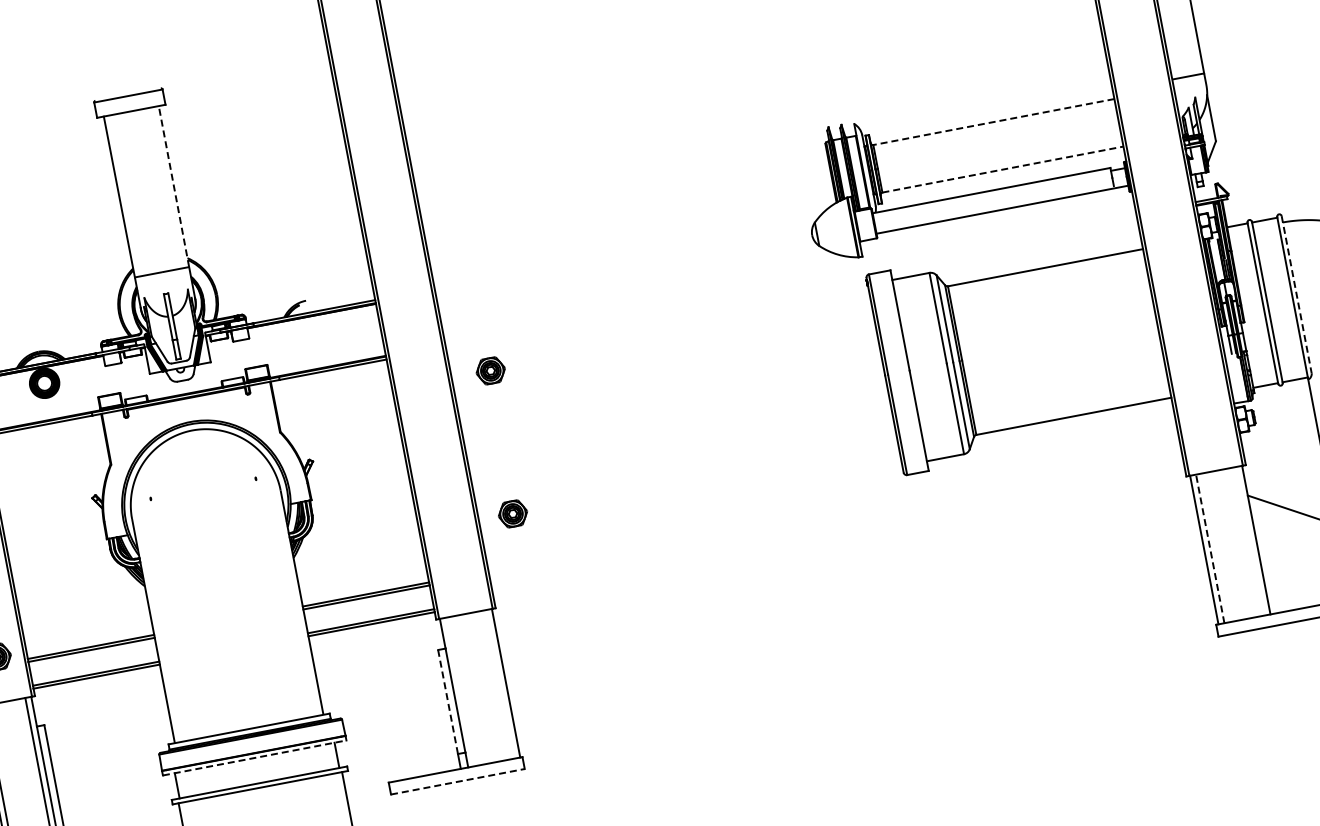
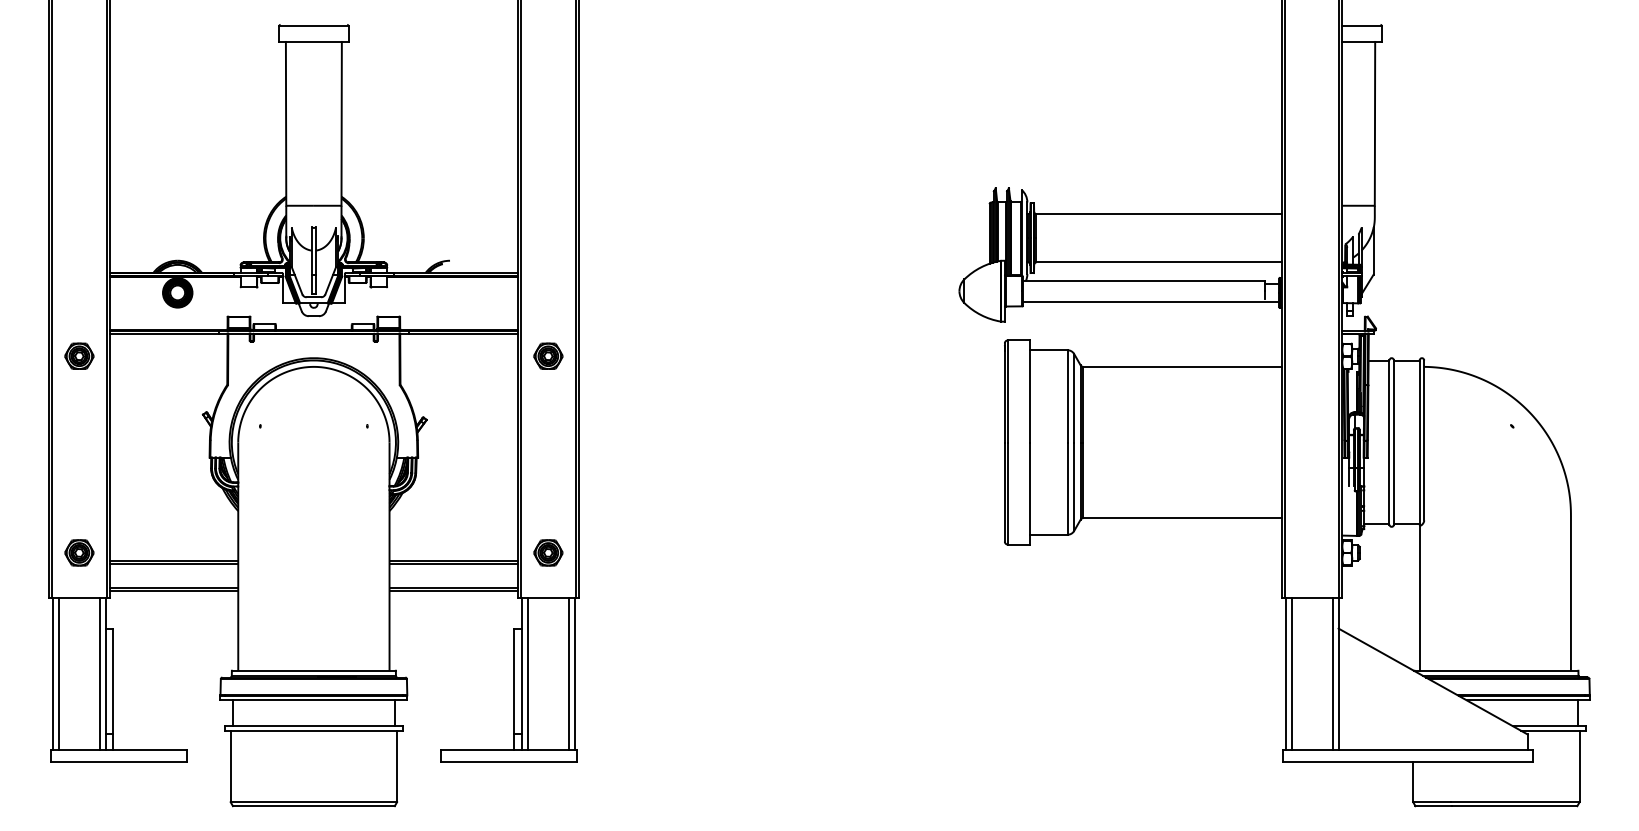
line: (994, 122) -> (1159, 214), dashed -> solid
line: (1003, 169) -> (1159, 262), dashed -> solid
line: (173, 186) -> (341, 123), dashed -> solid
line: (1296, 294) -> (1424, 440), dashed -> solid
part: (490, 370) -> (548, 355), moved
part: (513, 513) -> (548, 552), moved
line: (1250, 540) -> (1332, 673), added
line: (1209, 548) -> (1291, 673), dashed -> solid
line: (499, 683) -> (568, 673), added
line: (459, 691) -> (527, 673), added
line: (448, 701) -> (514, 681), dashed -> solid
line: (255, 758) -> (314, 700), dashed -> solid
line: (458, 781) -> (509, 761), dashed -> solid

